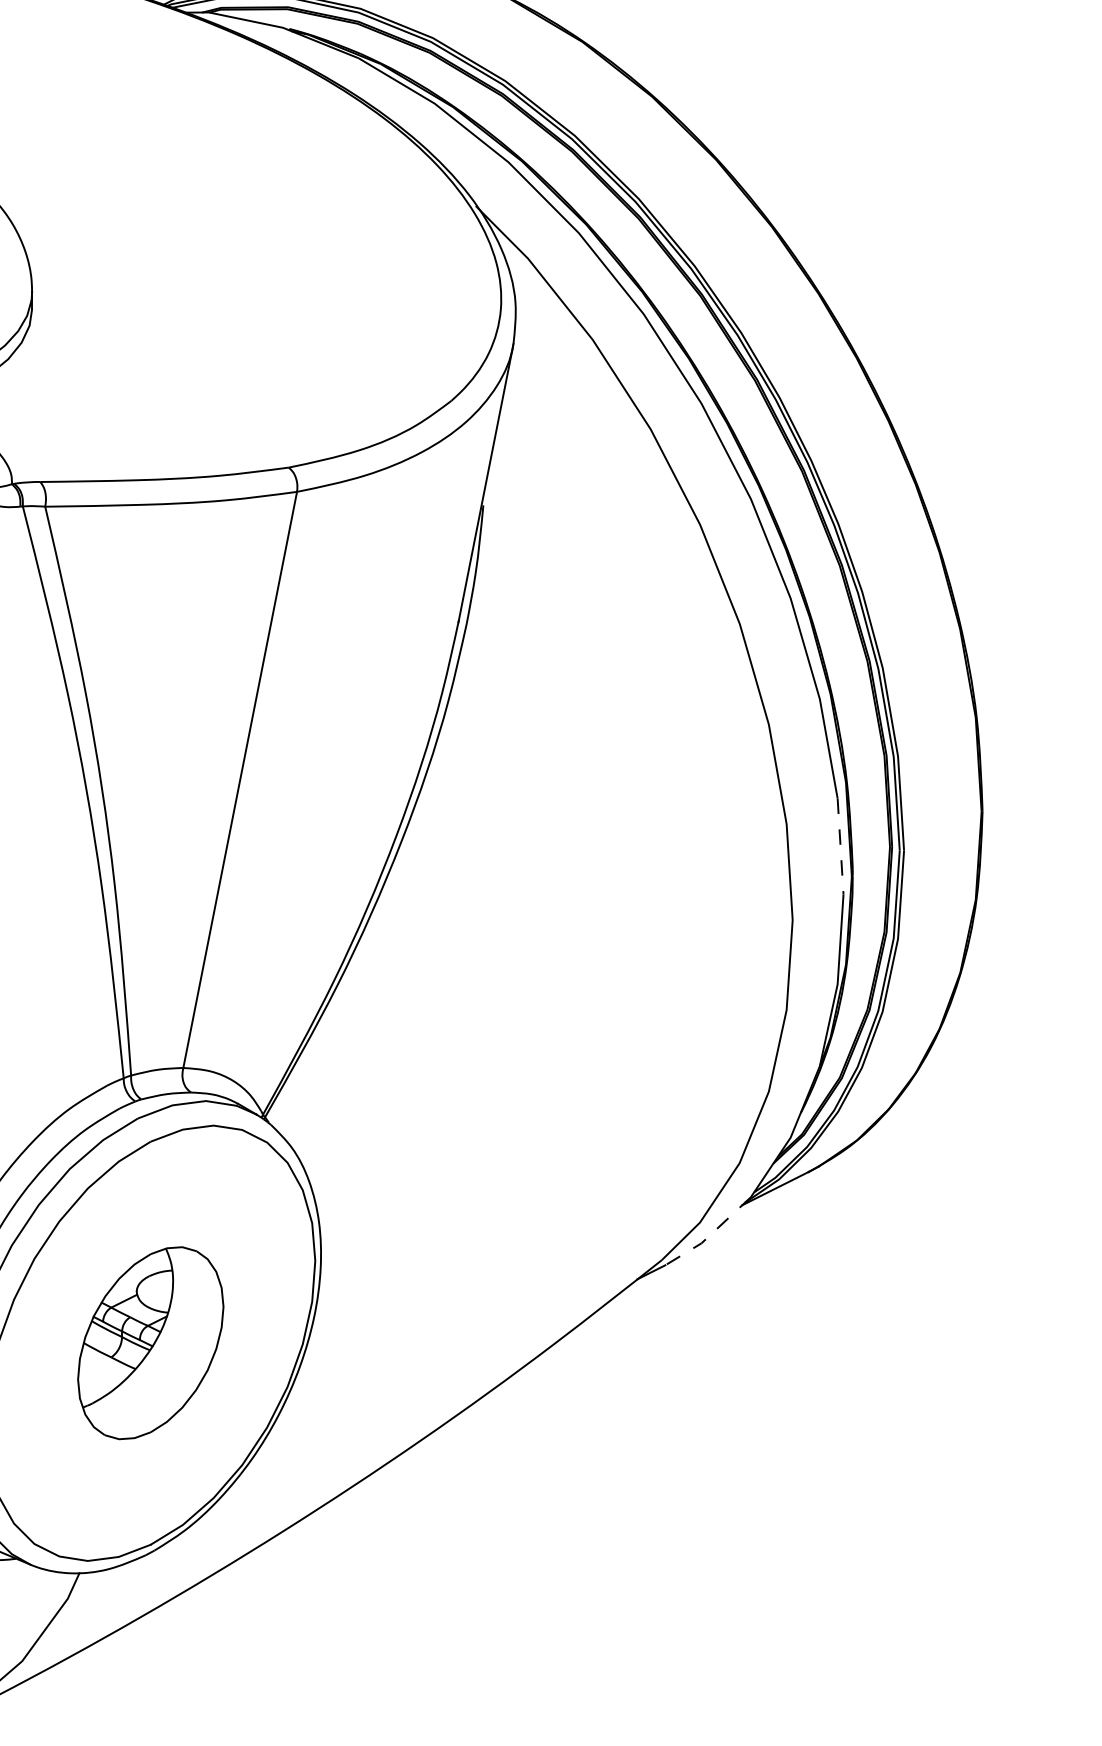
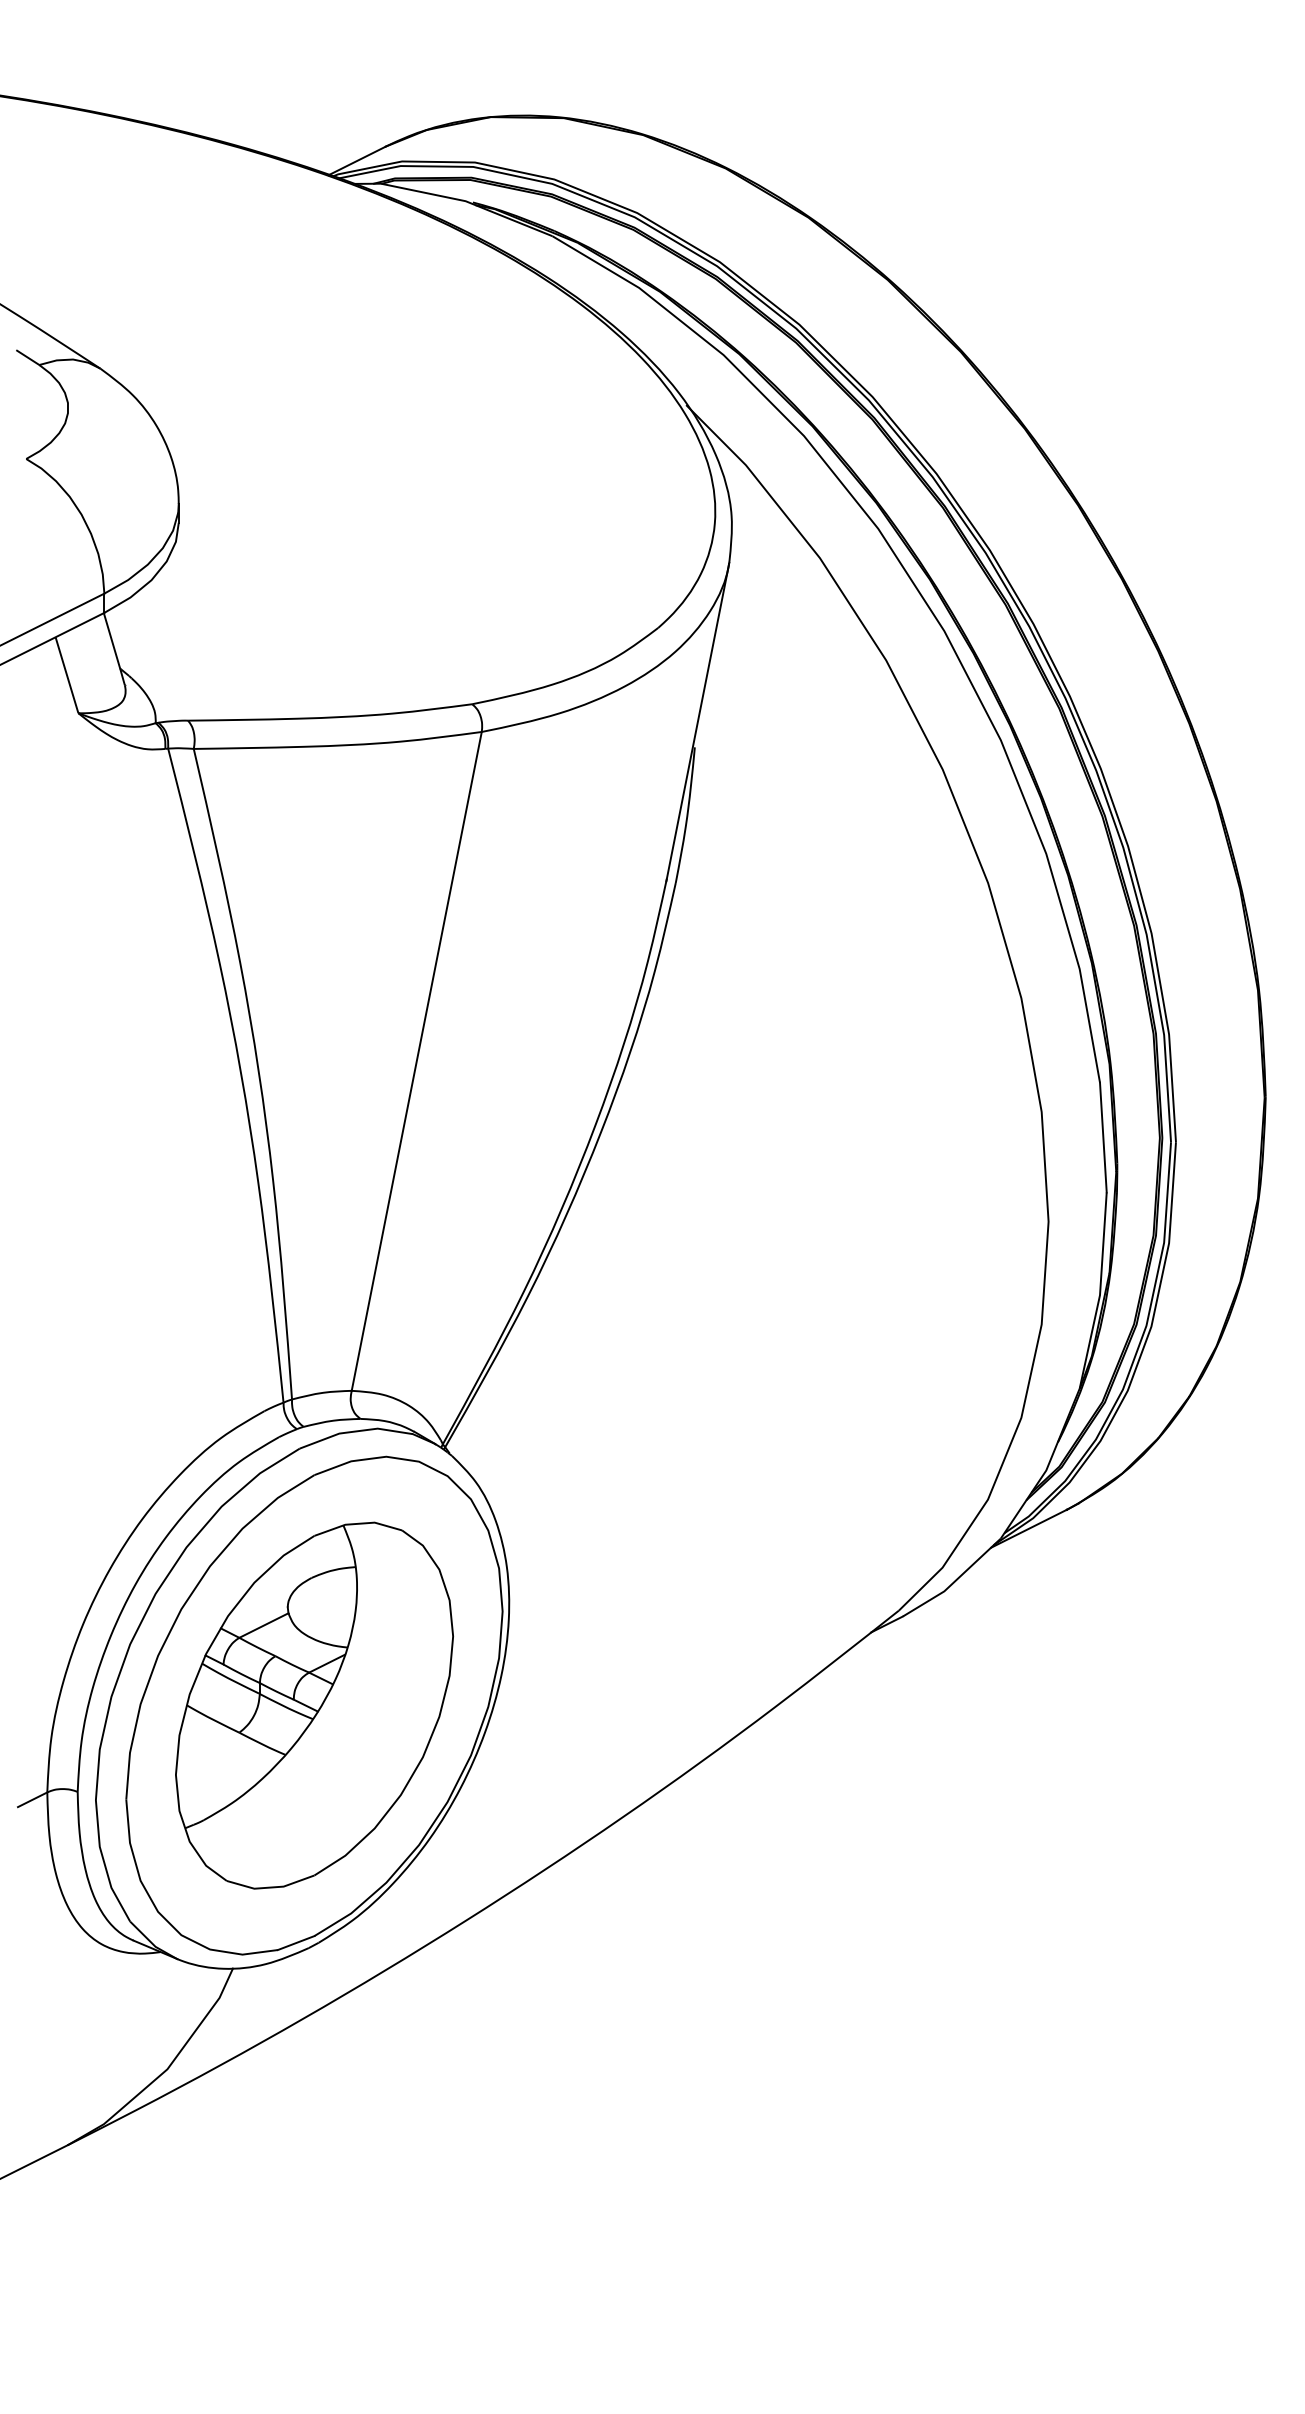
line: (840, 846) -> (1103, 1137), dashed -> solid
line: (710, 1234) -> (954, 1581), dashed -> solid
part: (150, 1343) -> (314, 1705), size x1.67

